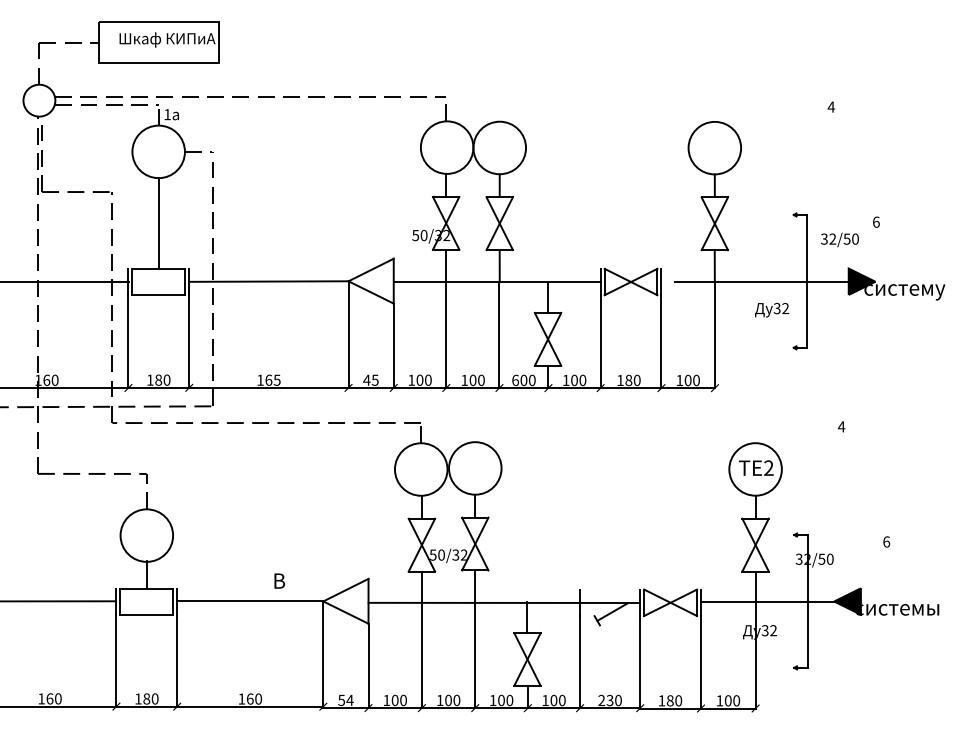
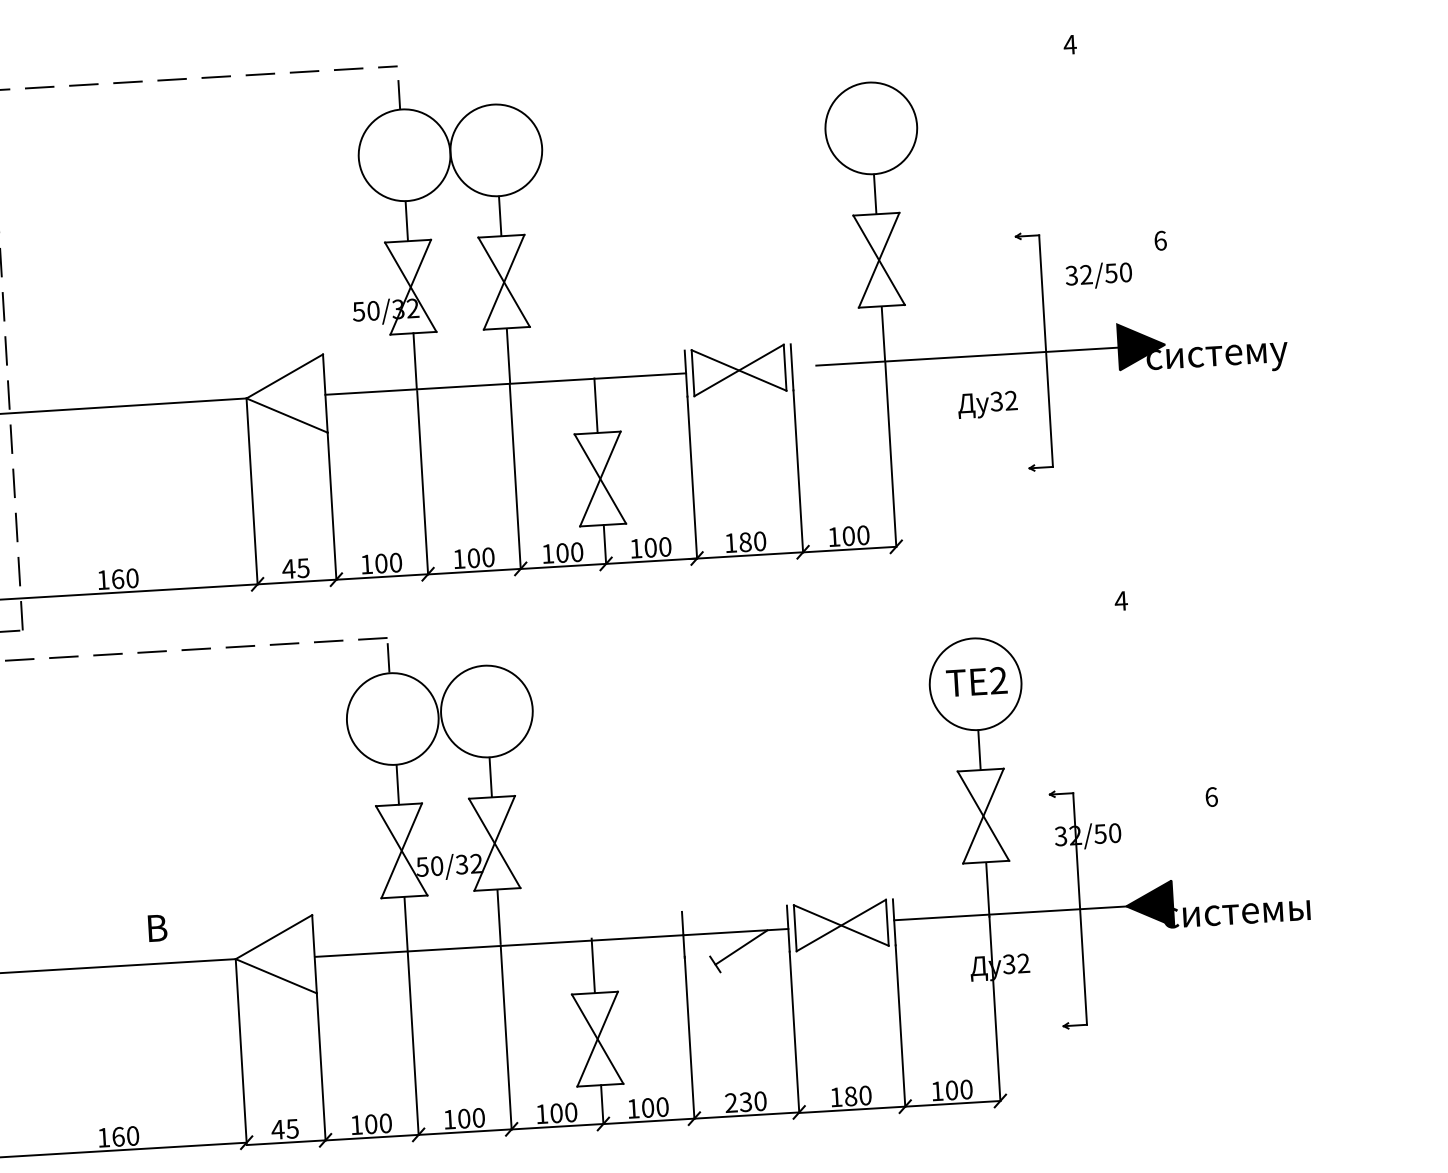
text: (276, 379) -> (131, 577), 165 -> 160
text: (515, 380) -> (547, 554), 600 -> 100
text: (345, 700) -> (284, 1129), 54 -> 45

